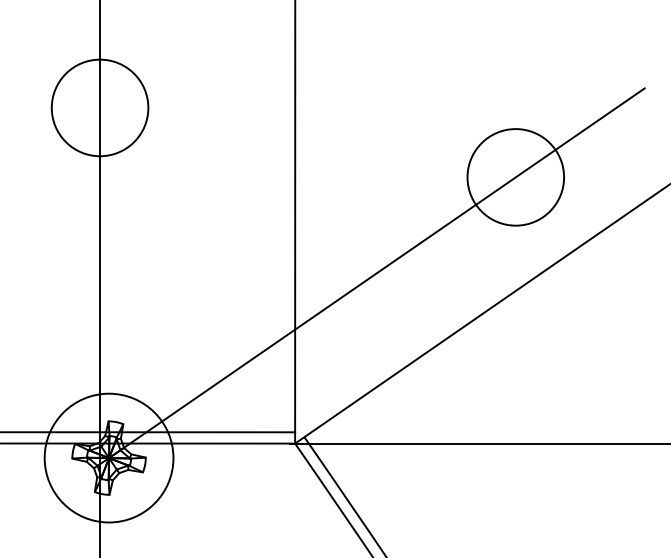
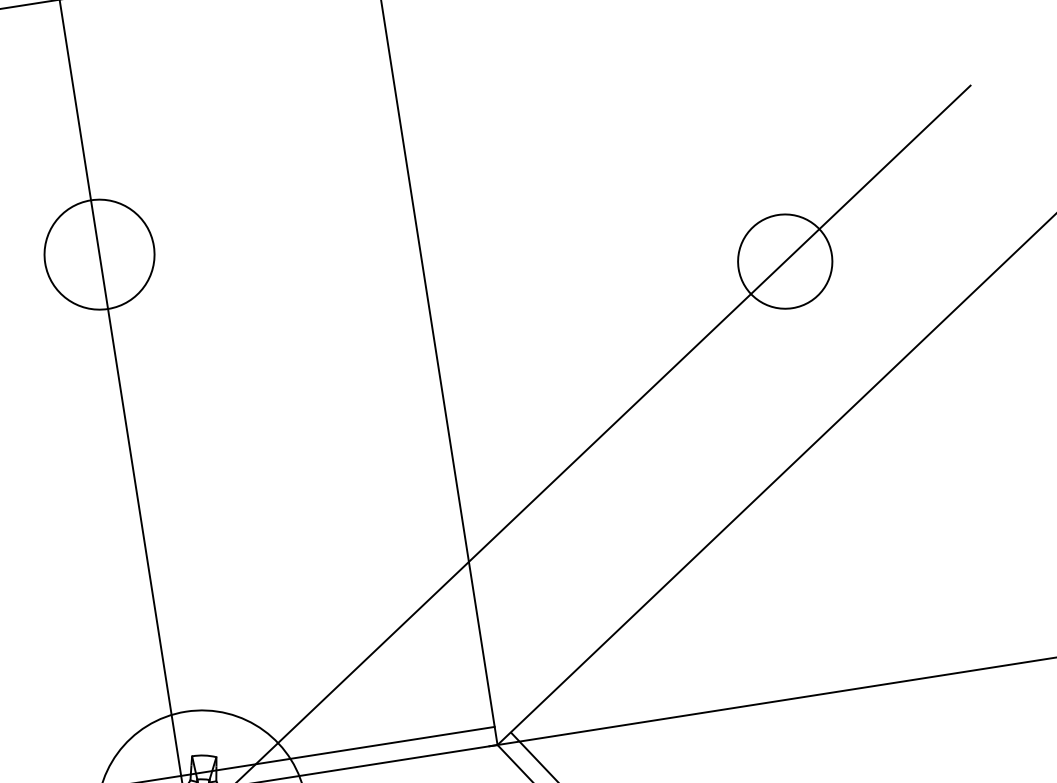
circle: (99, 107) -> (98, 254), size x0.7
circle: (515, 177) -> (784, 261), size x0.6

